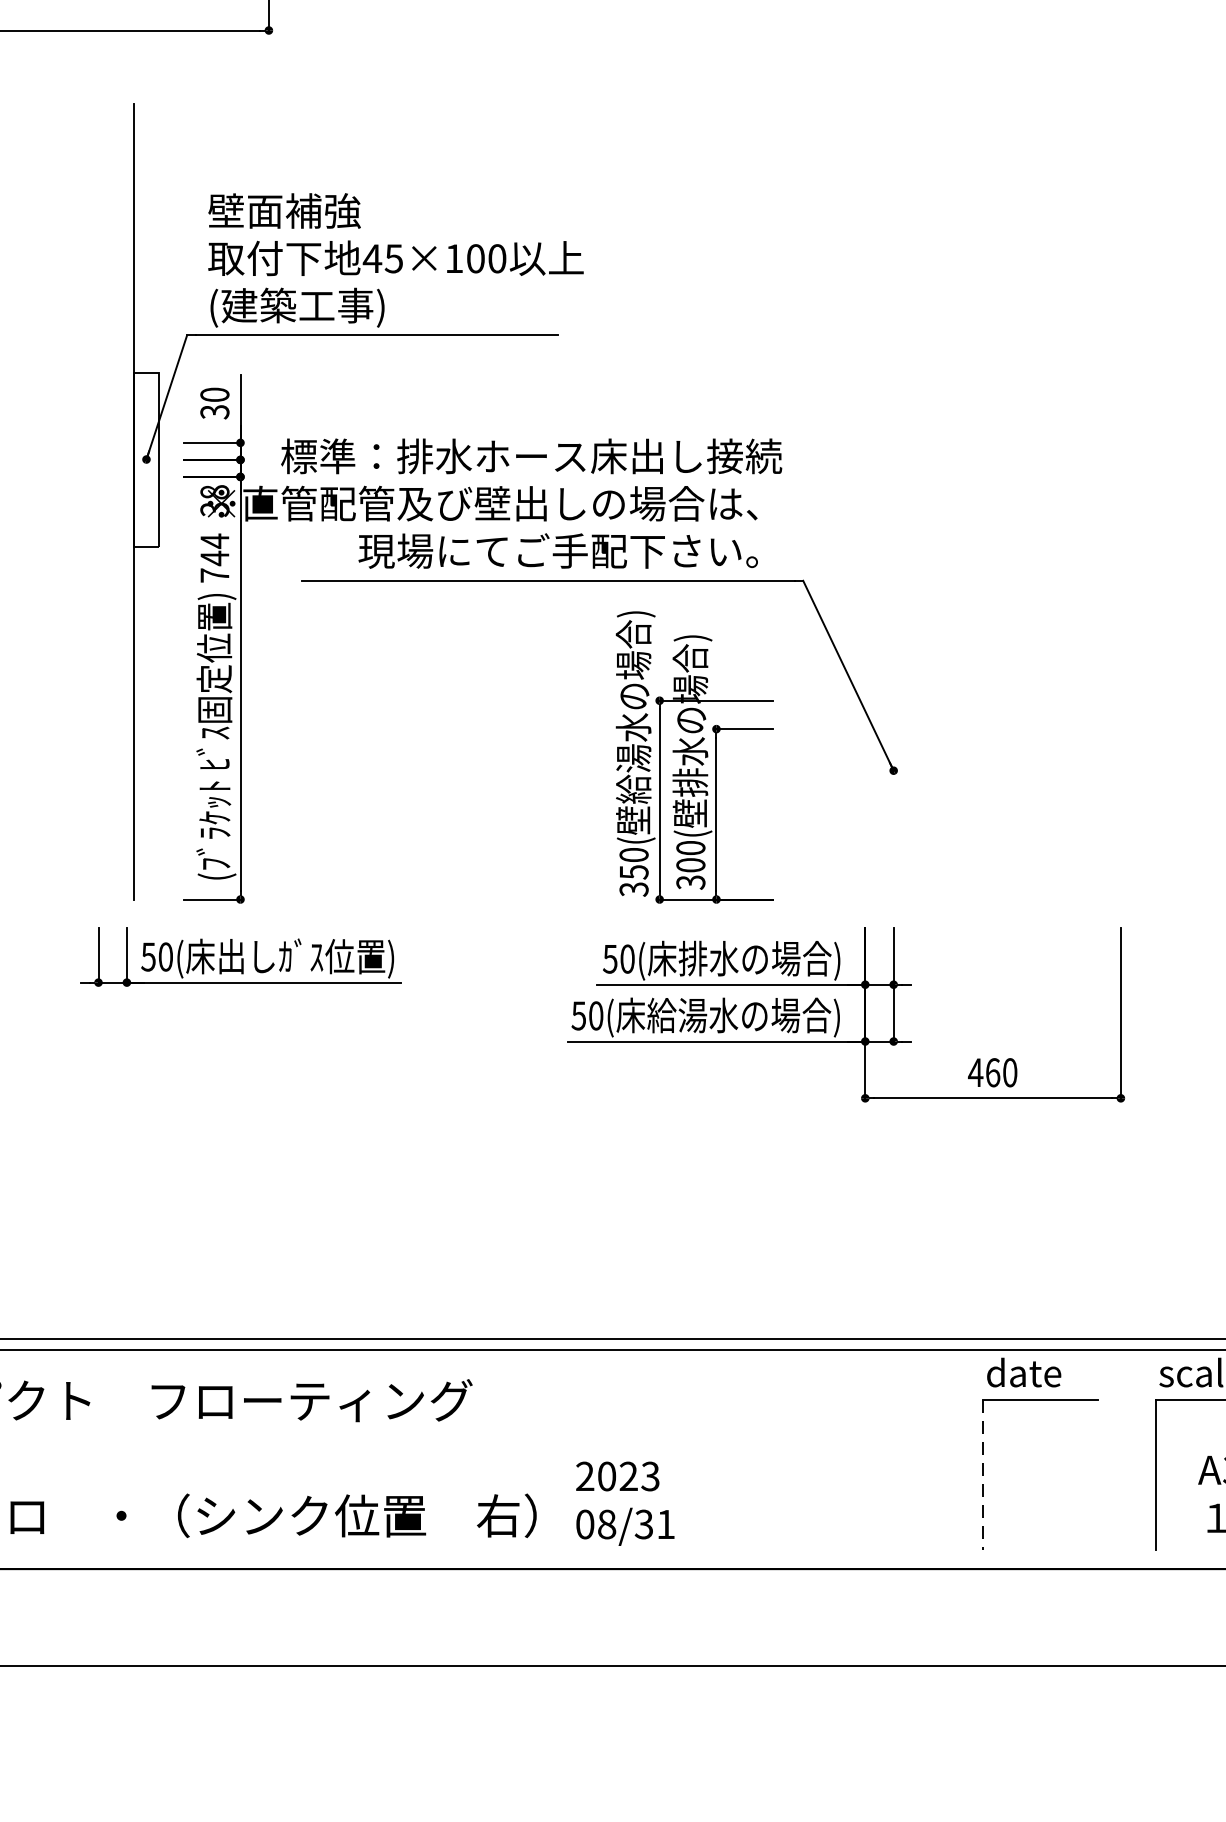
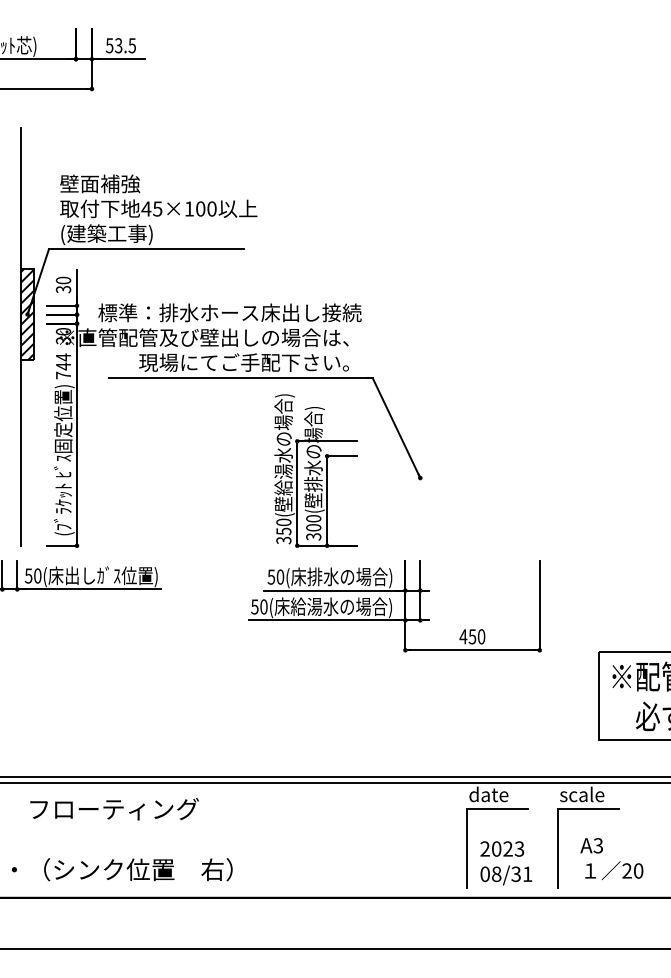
hatch: (146, 459) -> (27, 314), added
text: (214, 491) -> (63, 331), 38 -> 30
text: (992, 1072) -> (472, 636), 460 -> 450
line: (983, 1475) -> (467, 848), dashed -> solid
text: (625, 1504) -> (506, 863), moved

